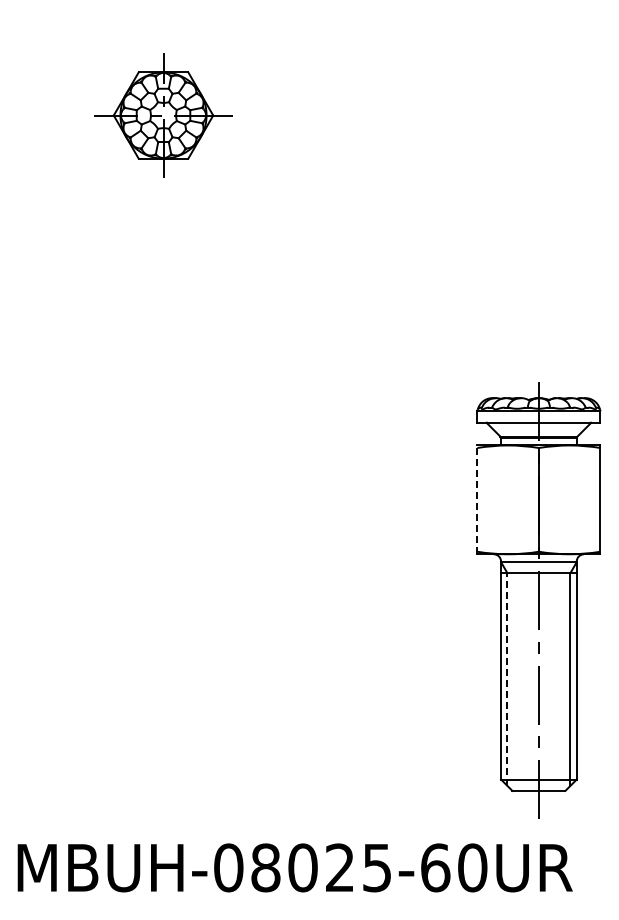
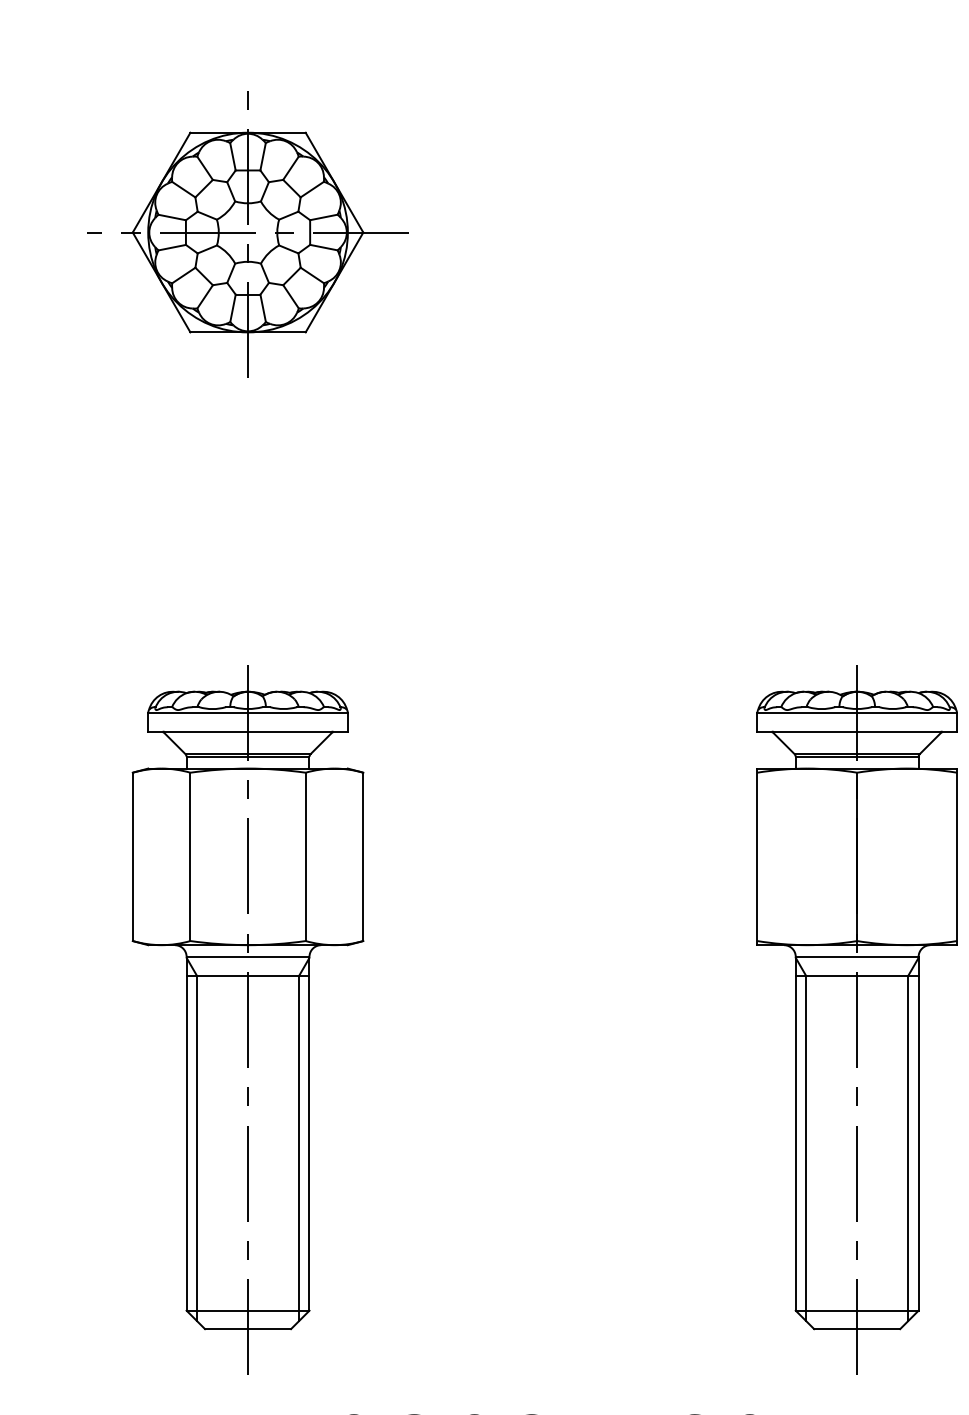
part: (163, 116) -> (248, 234), size x1.43
line: (477, 499) -> (757, 856), dashed -> solid
part: (163, 600) -> (248, 1020), added
line: (507, 679) -> (806, 1148), dashed -> solid

